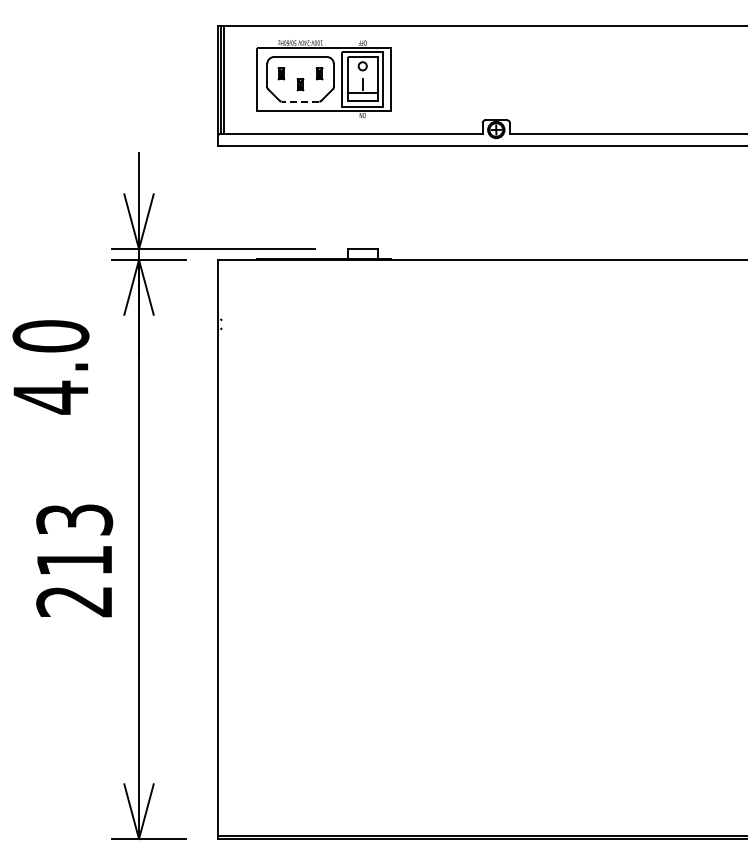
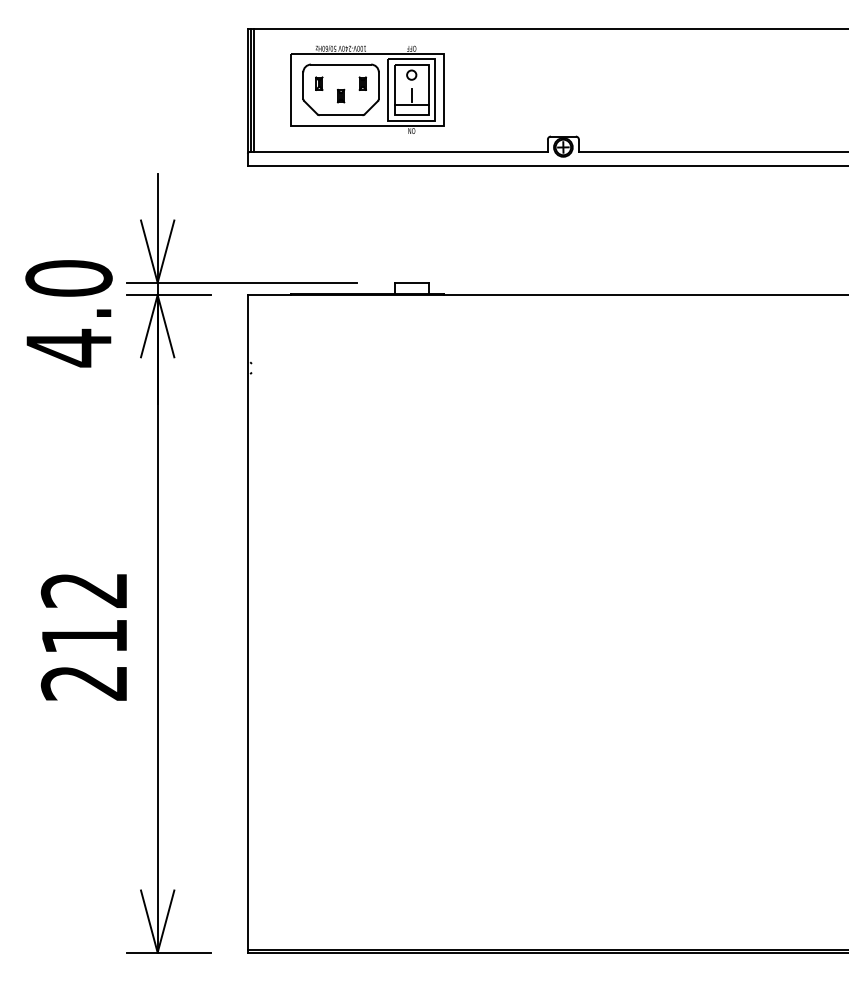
line: (300, 101) -> (341, 115), dashed -> solid
text: (50, 367) -> (68, 313), moved
text: (74, 519) -> (84, 589), 213 -> 212

